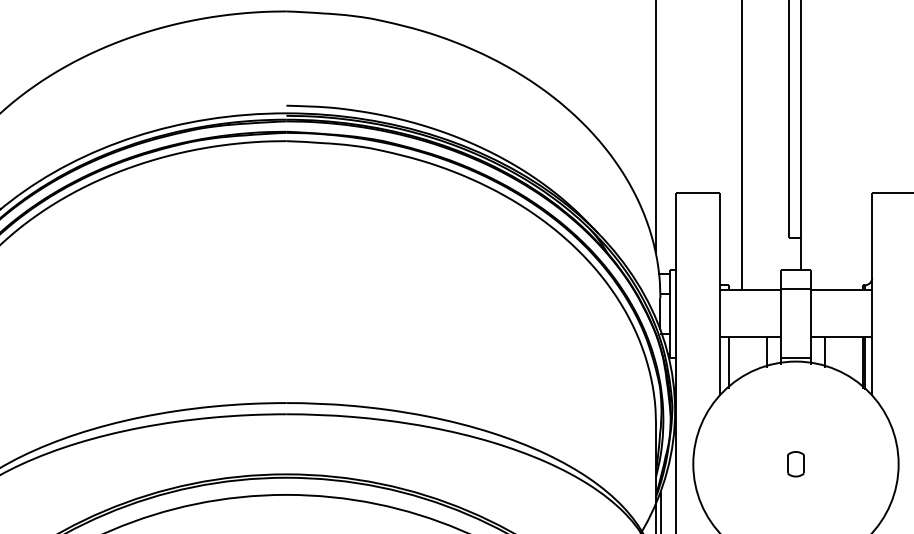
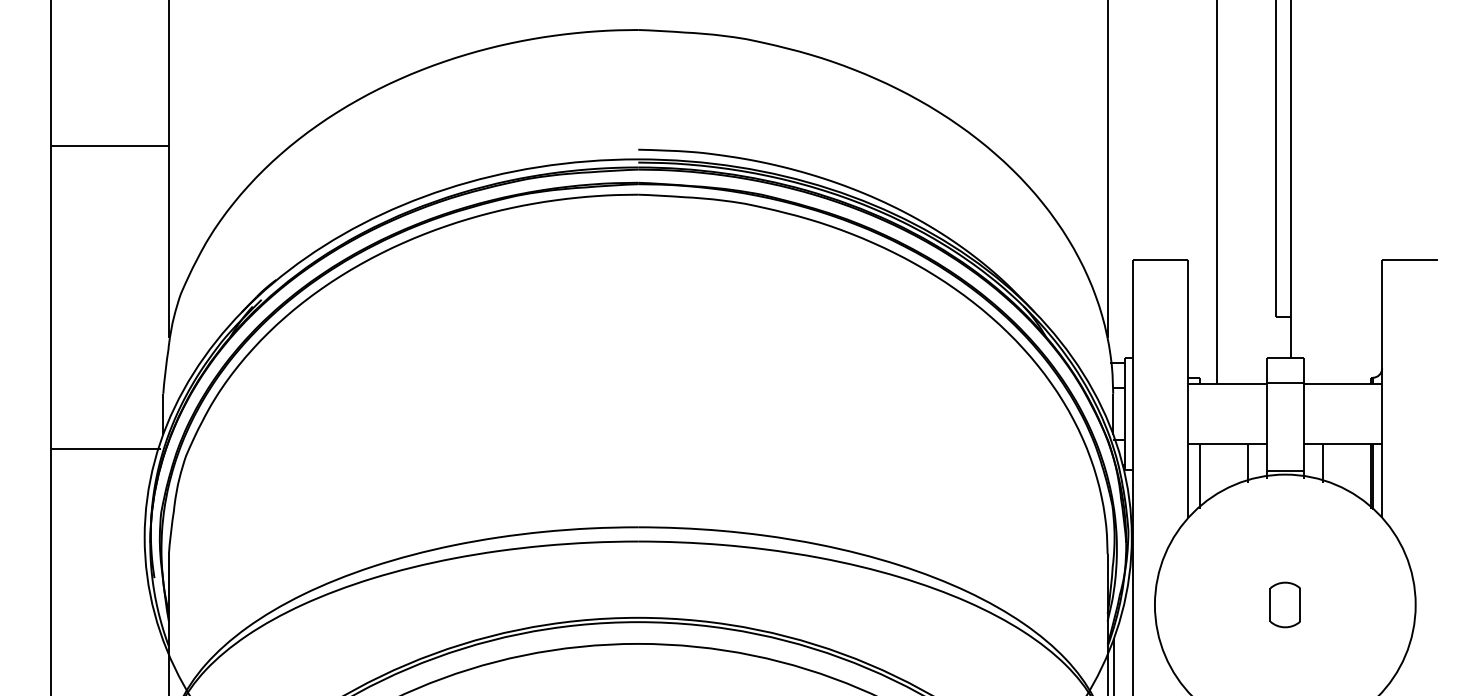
part: (795, 463) -> (1284, 604), size x1.43

